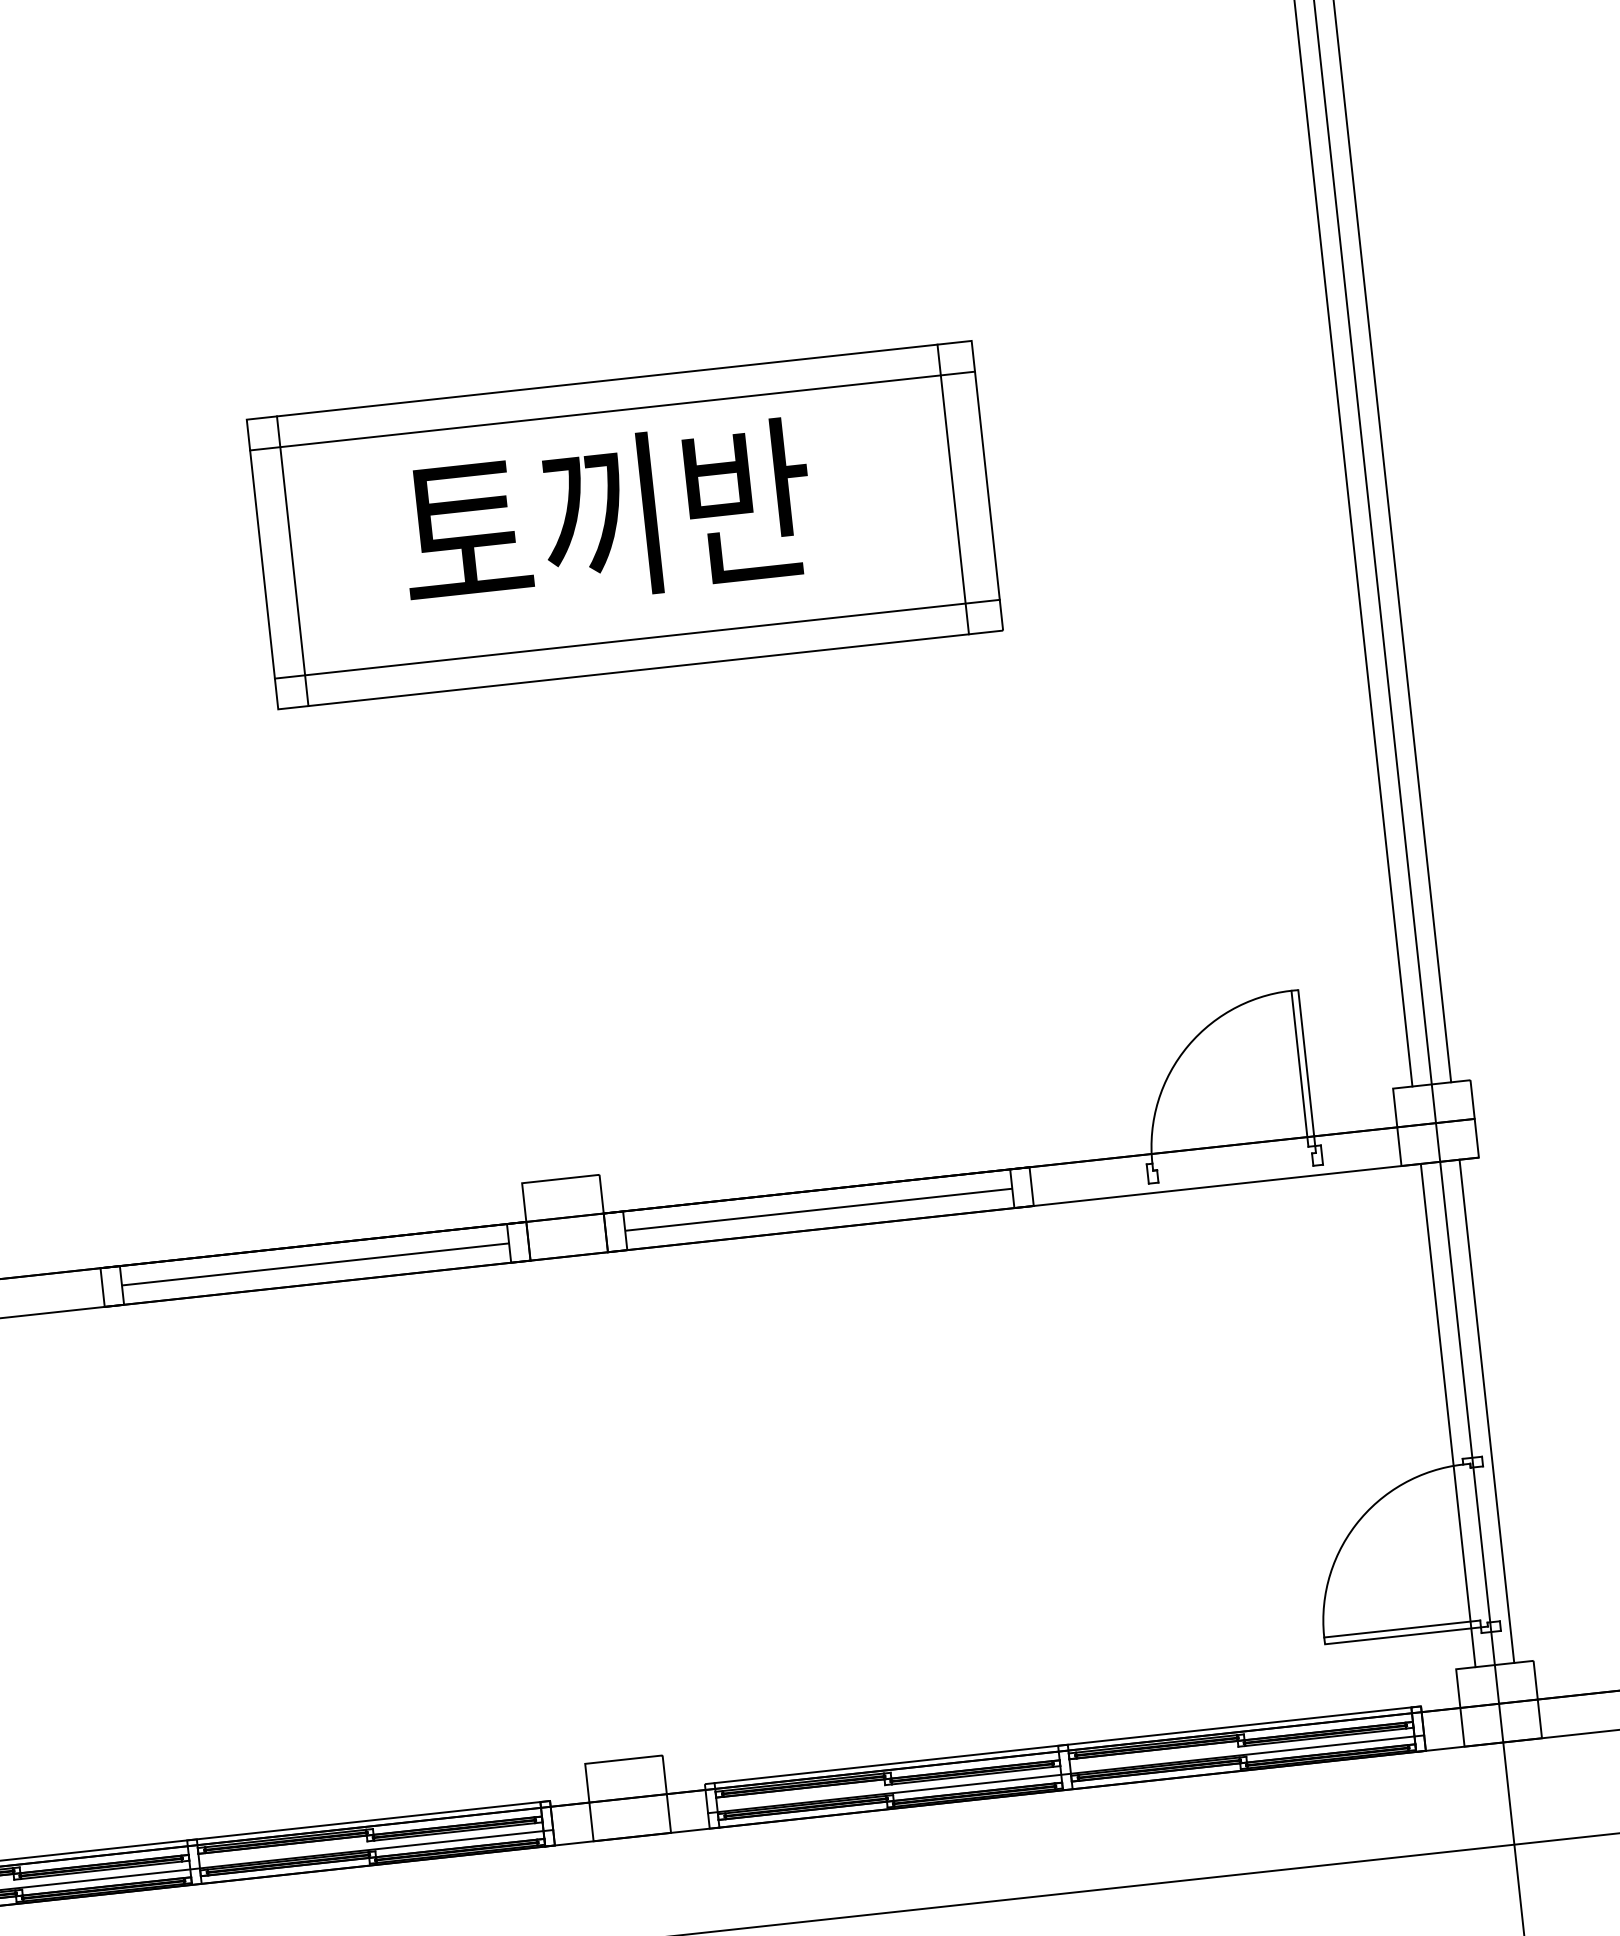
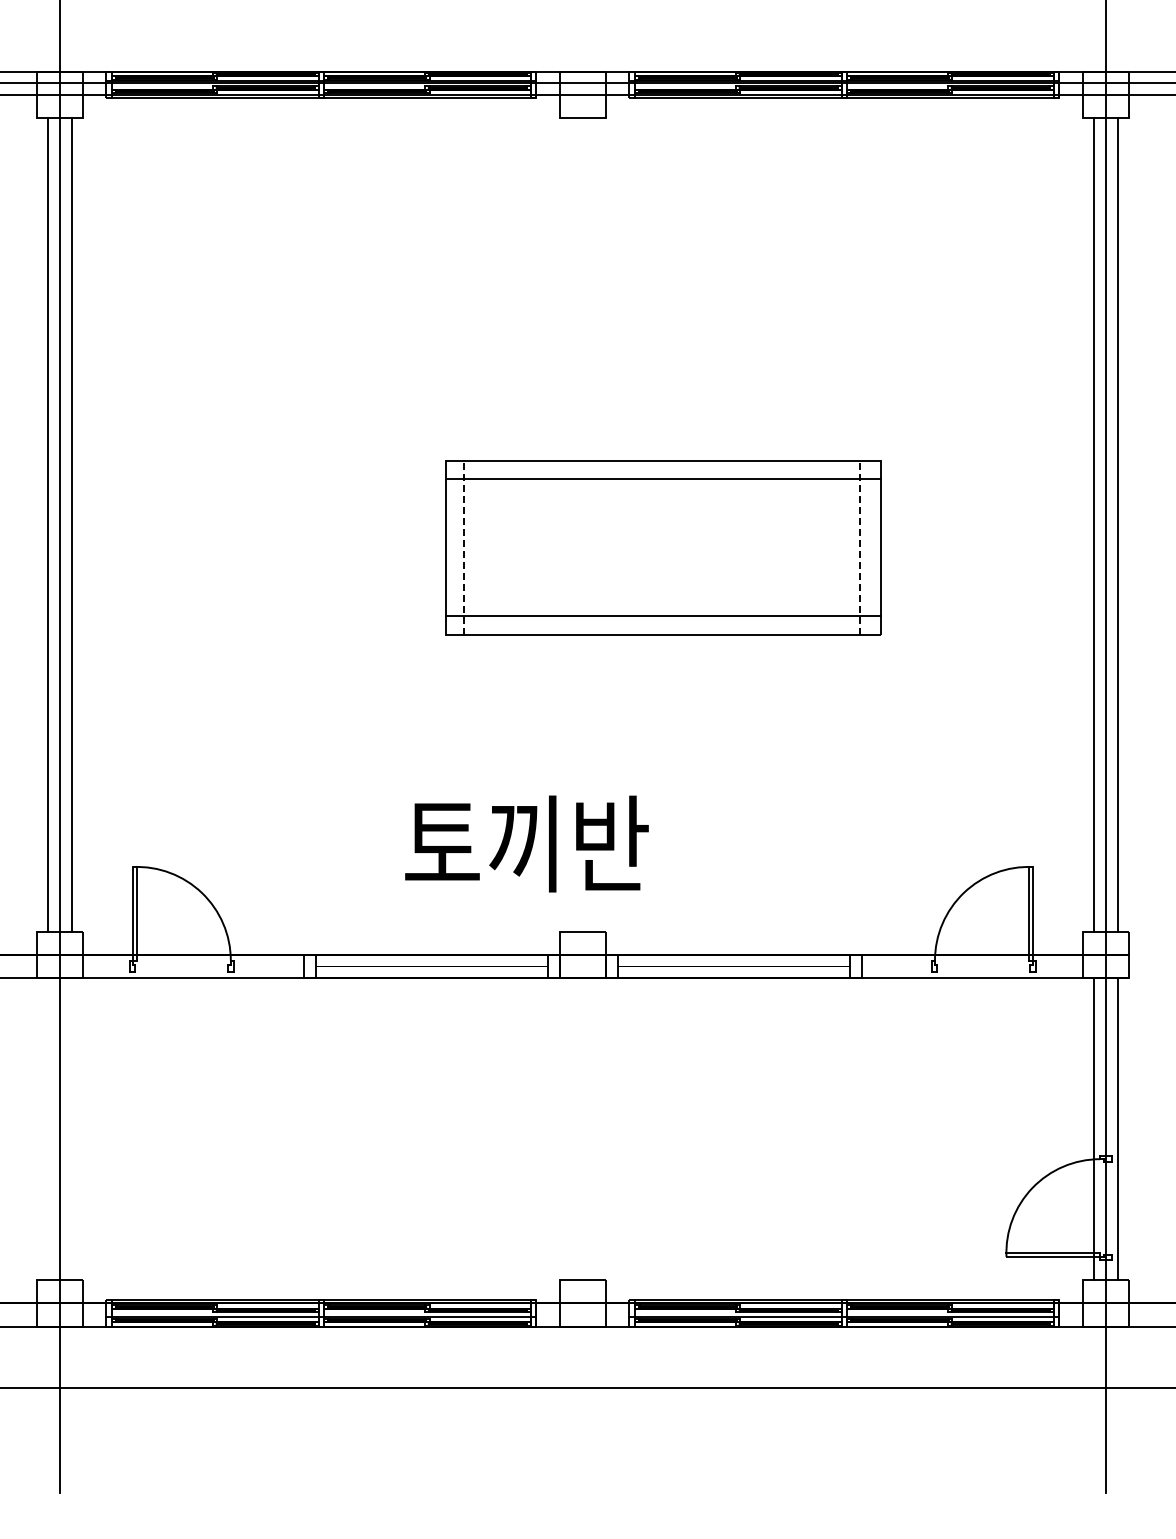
line: (953, 489) -> (860, 547), solid -> dashed
text: (606, 516) -> (526, 843), moved
line: (292, 561) -> (463, 547), solid -> dashed

